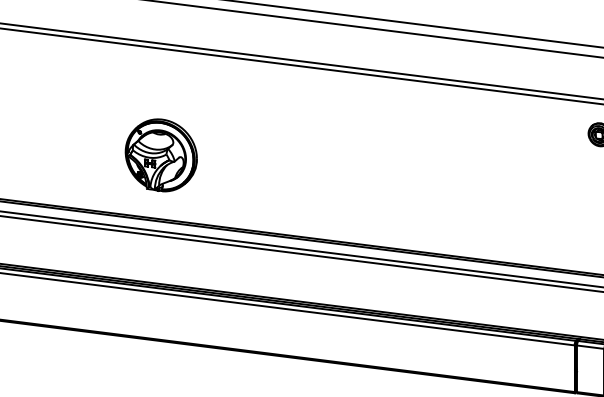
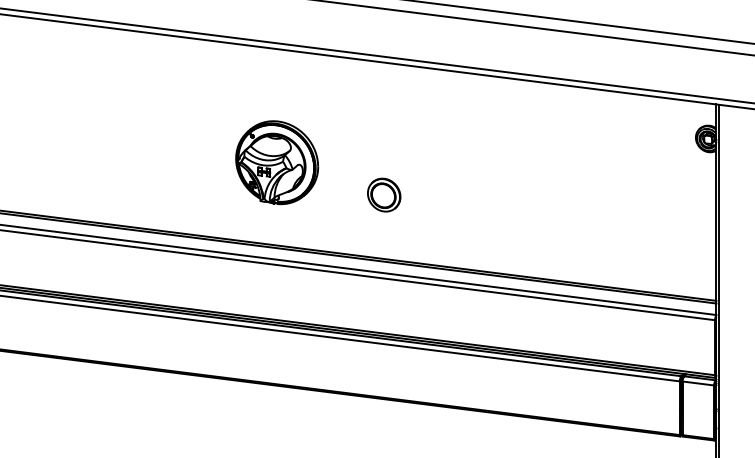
part: (161, 155) -> (277, 162), moved
part: (318, 183) -> (384, 194), added

